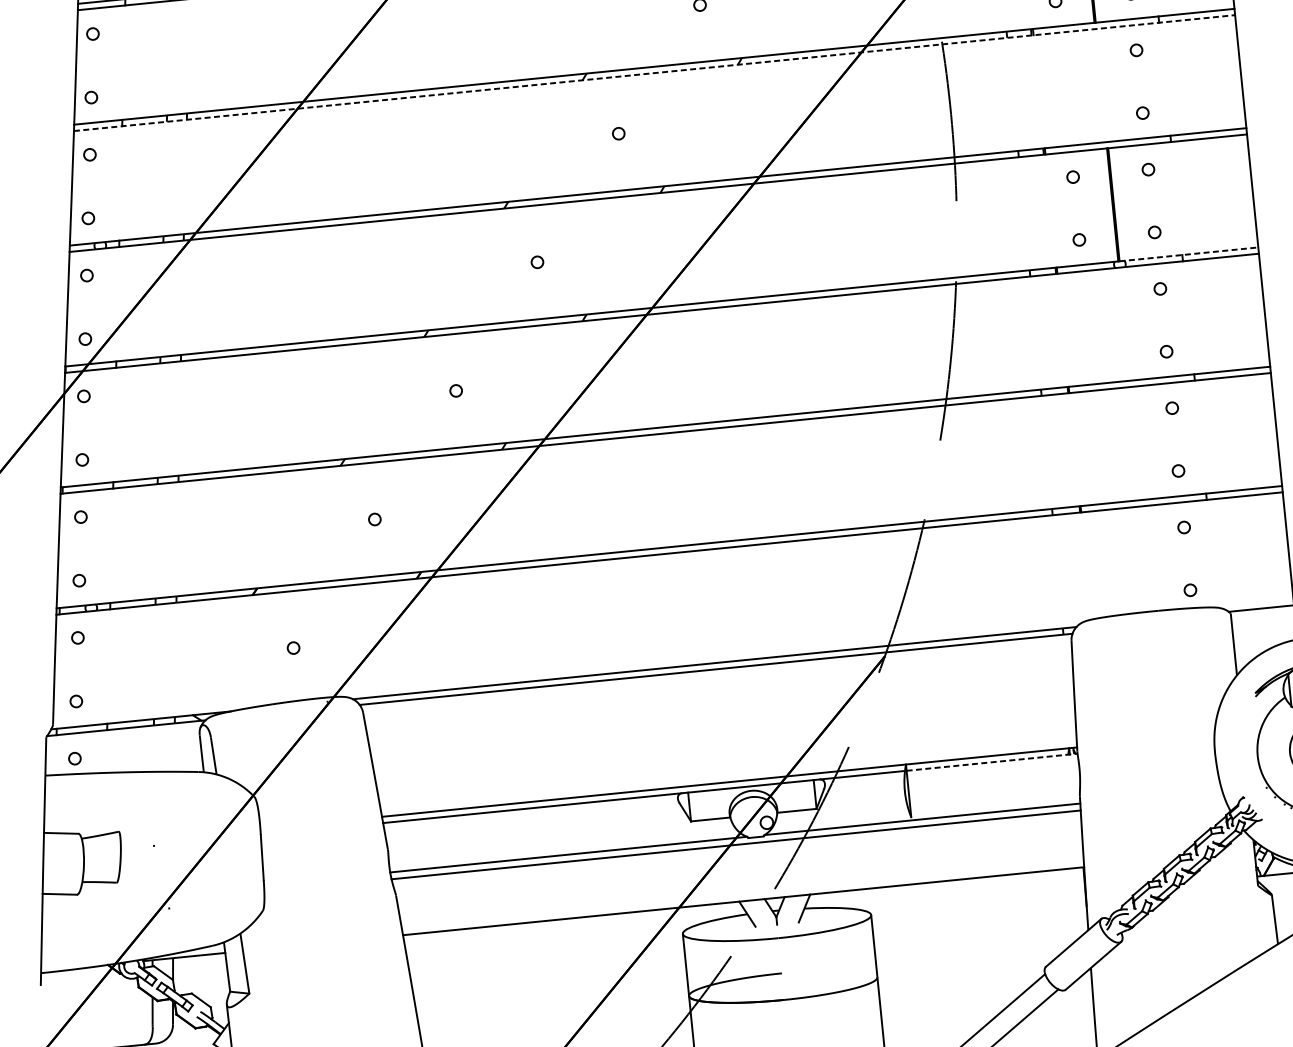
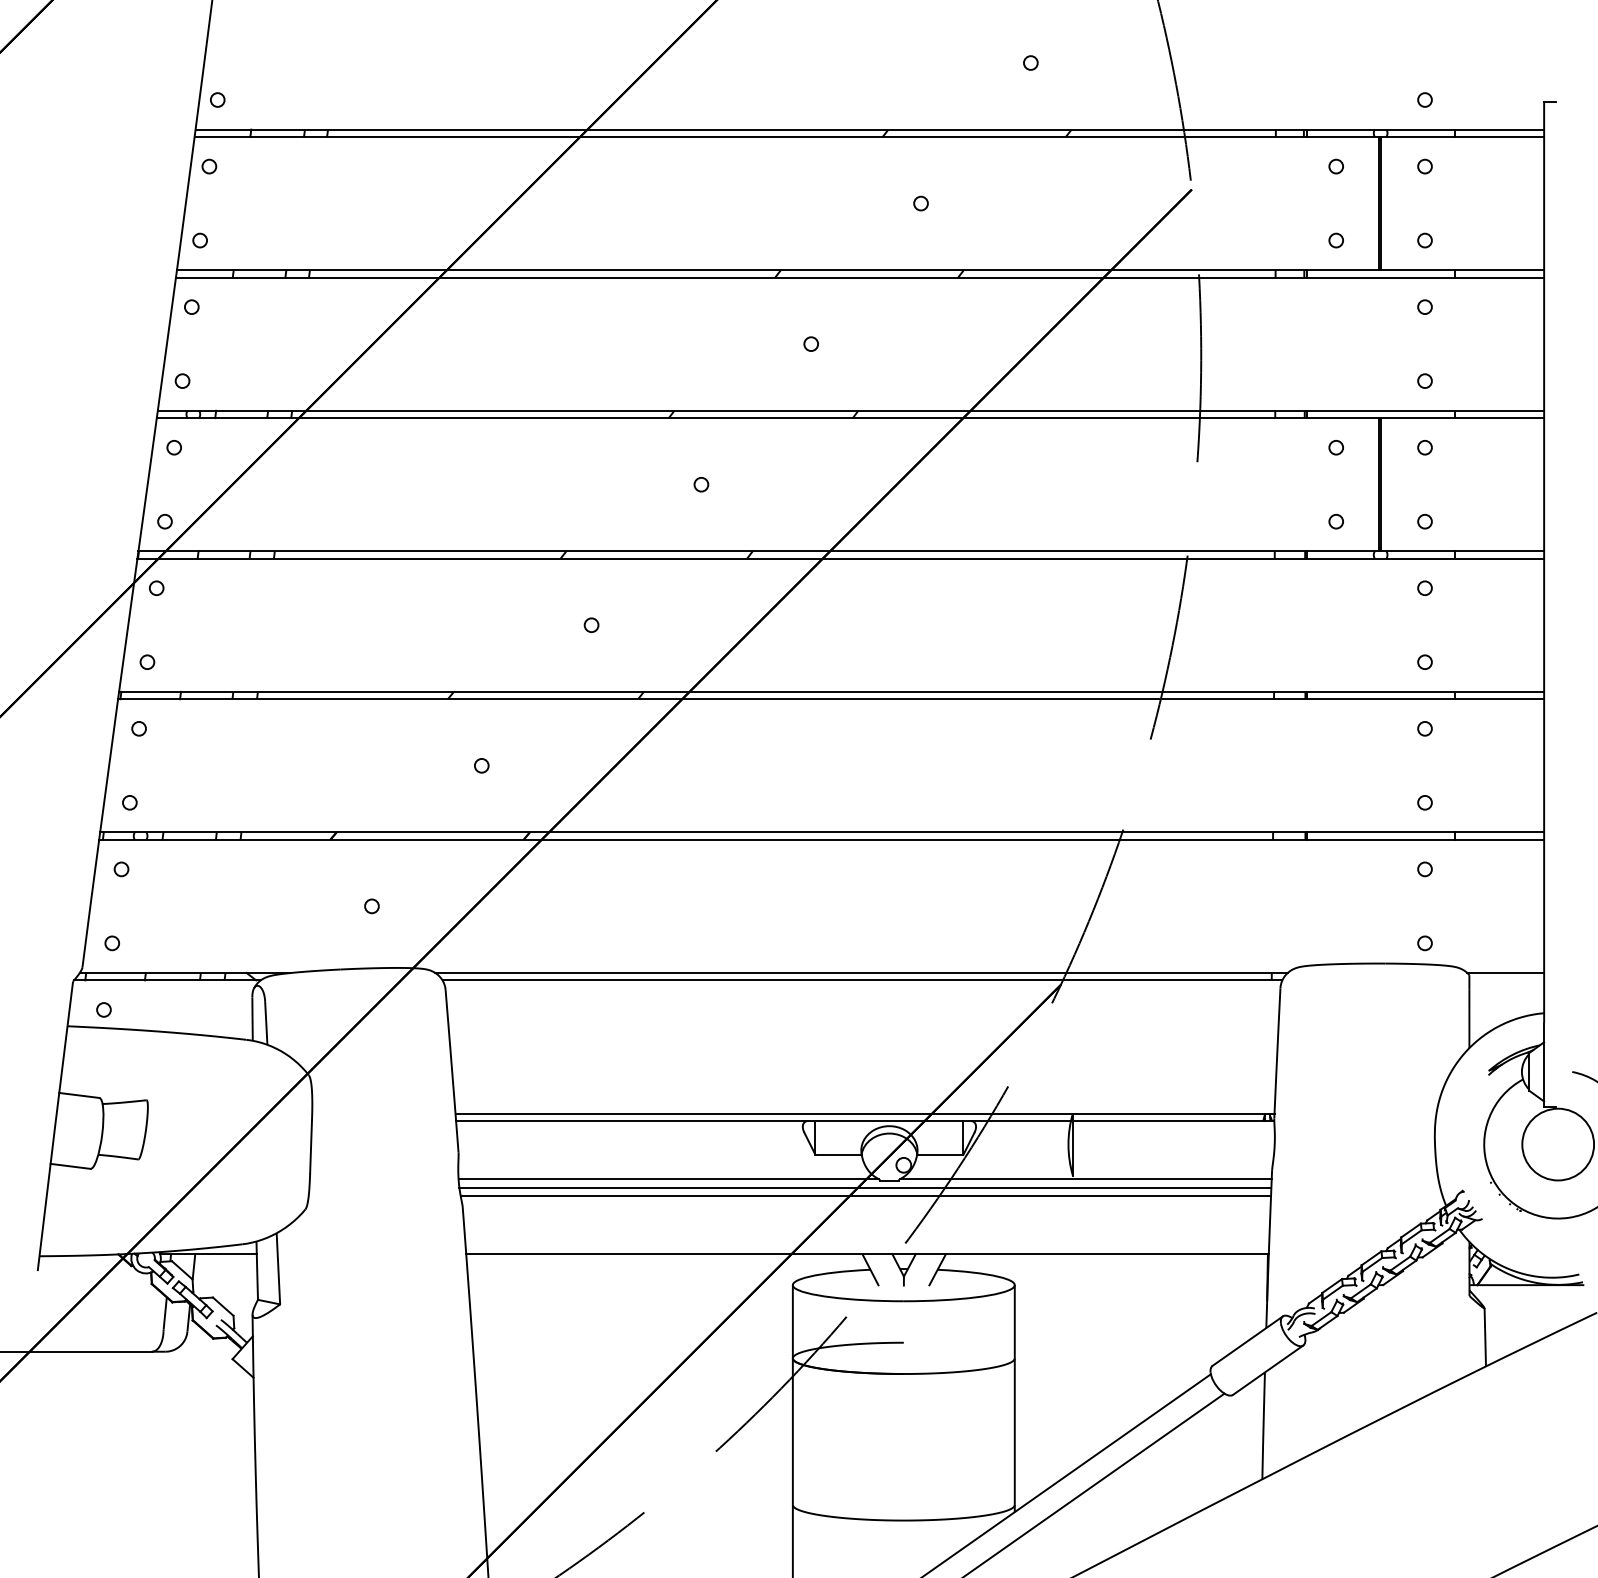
line: (654, 73) -> (860, 277), dashed -> solid
line: (1189, 254) -> (1462, 551), dashed -> solid
line: (991, 761) -> (1173, 1120), dashed -> solid
line: (736, 851) -> (865, 1195), added

